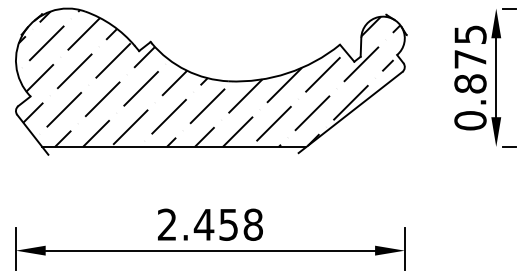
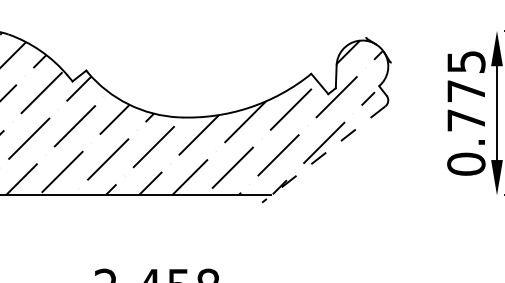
text: (470, 83) -> (466, 119), 0.875 -> 0.775
line: (350, 112) -> (323, 154), solid -> dashed

